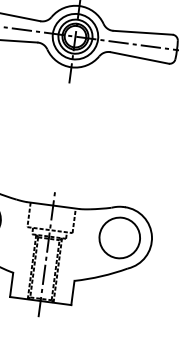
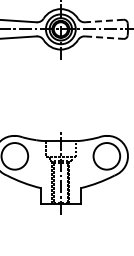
line: (141, 33) -> (103, 21), solid -> dashed
line: (139, 57) -> (104, 37), solid -> dashed

